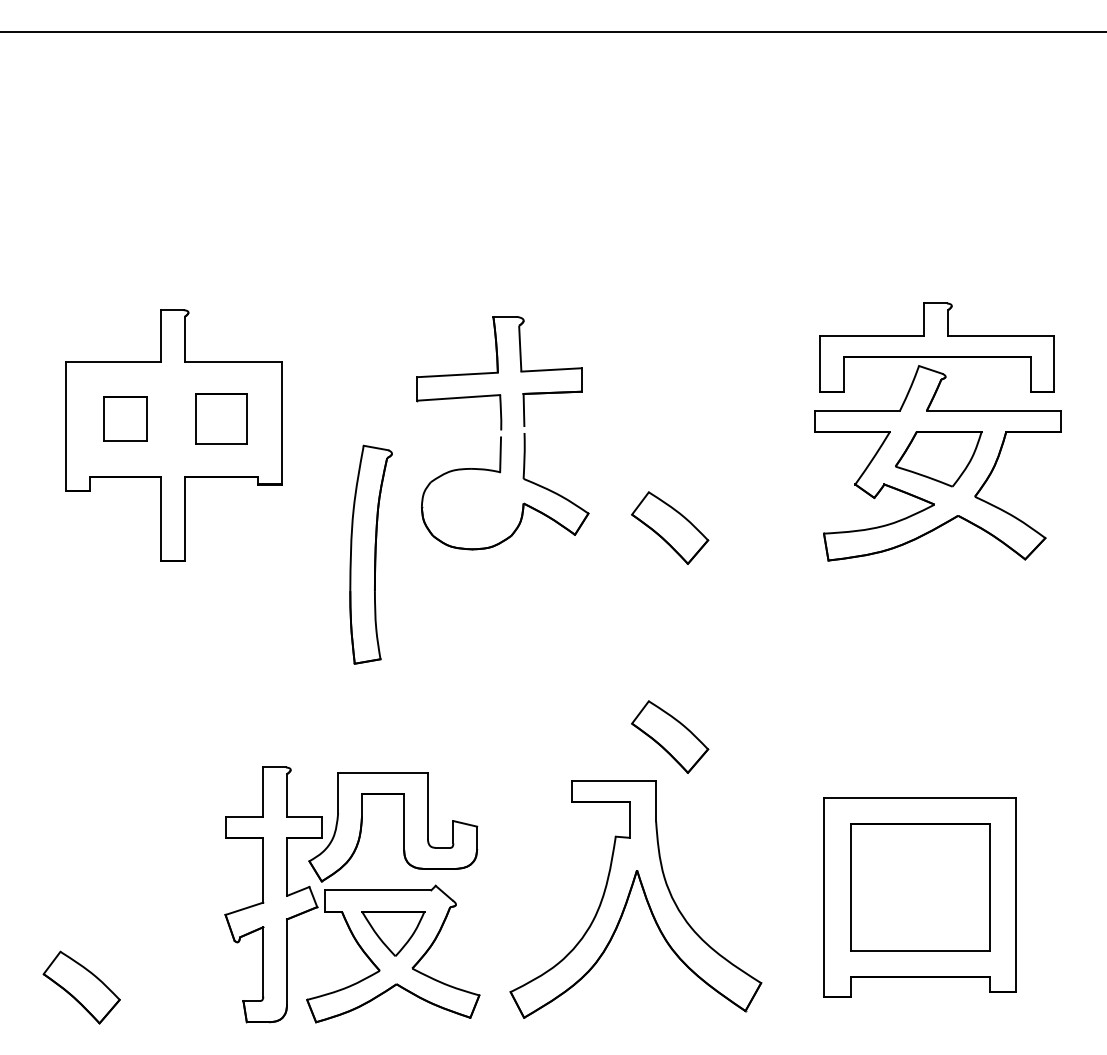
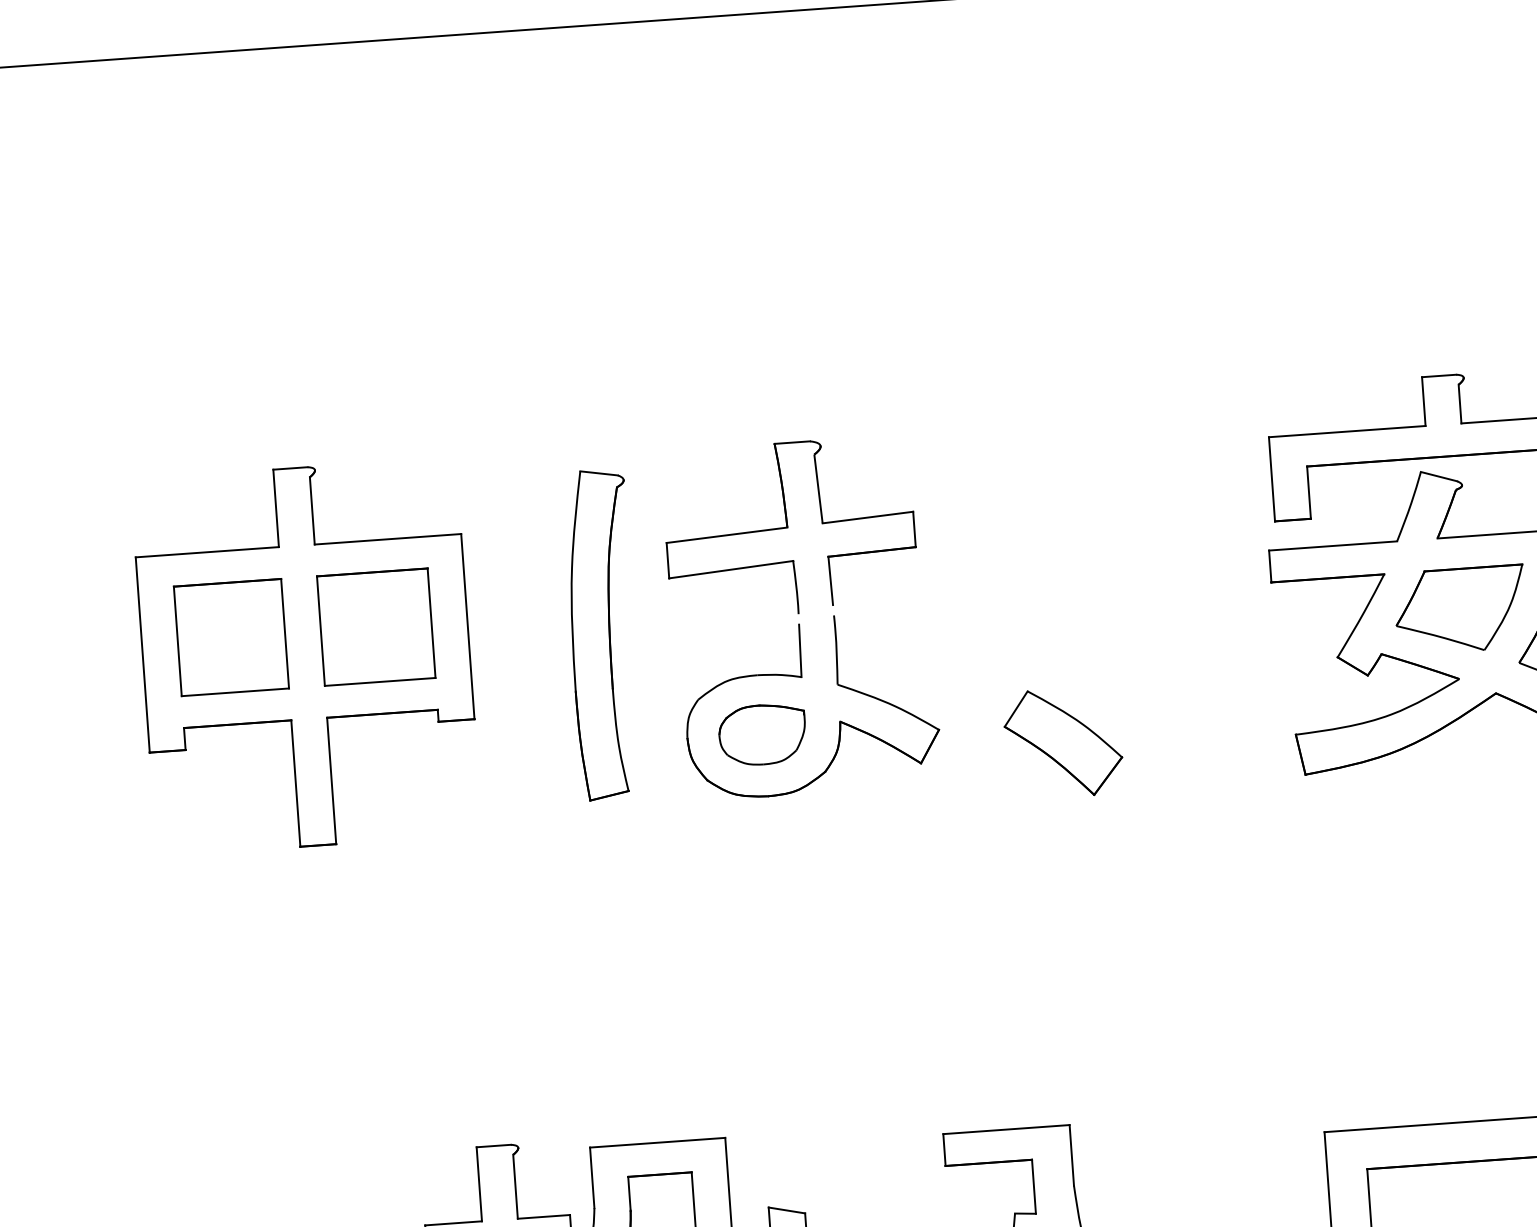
part: (125, 418) -> (231, 636), size x1.67
part: (221, 418) -> (376, 626), size x1.43
part: (471, 508) -> (762, 734), added
part: (370, 554) -> (602, 634), moved
part: (670, 736) -> (1086, 1056), removed

